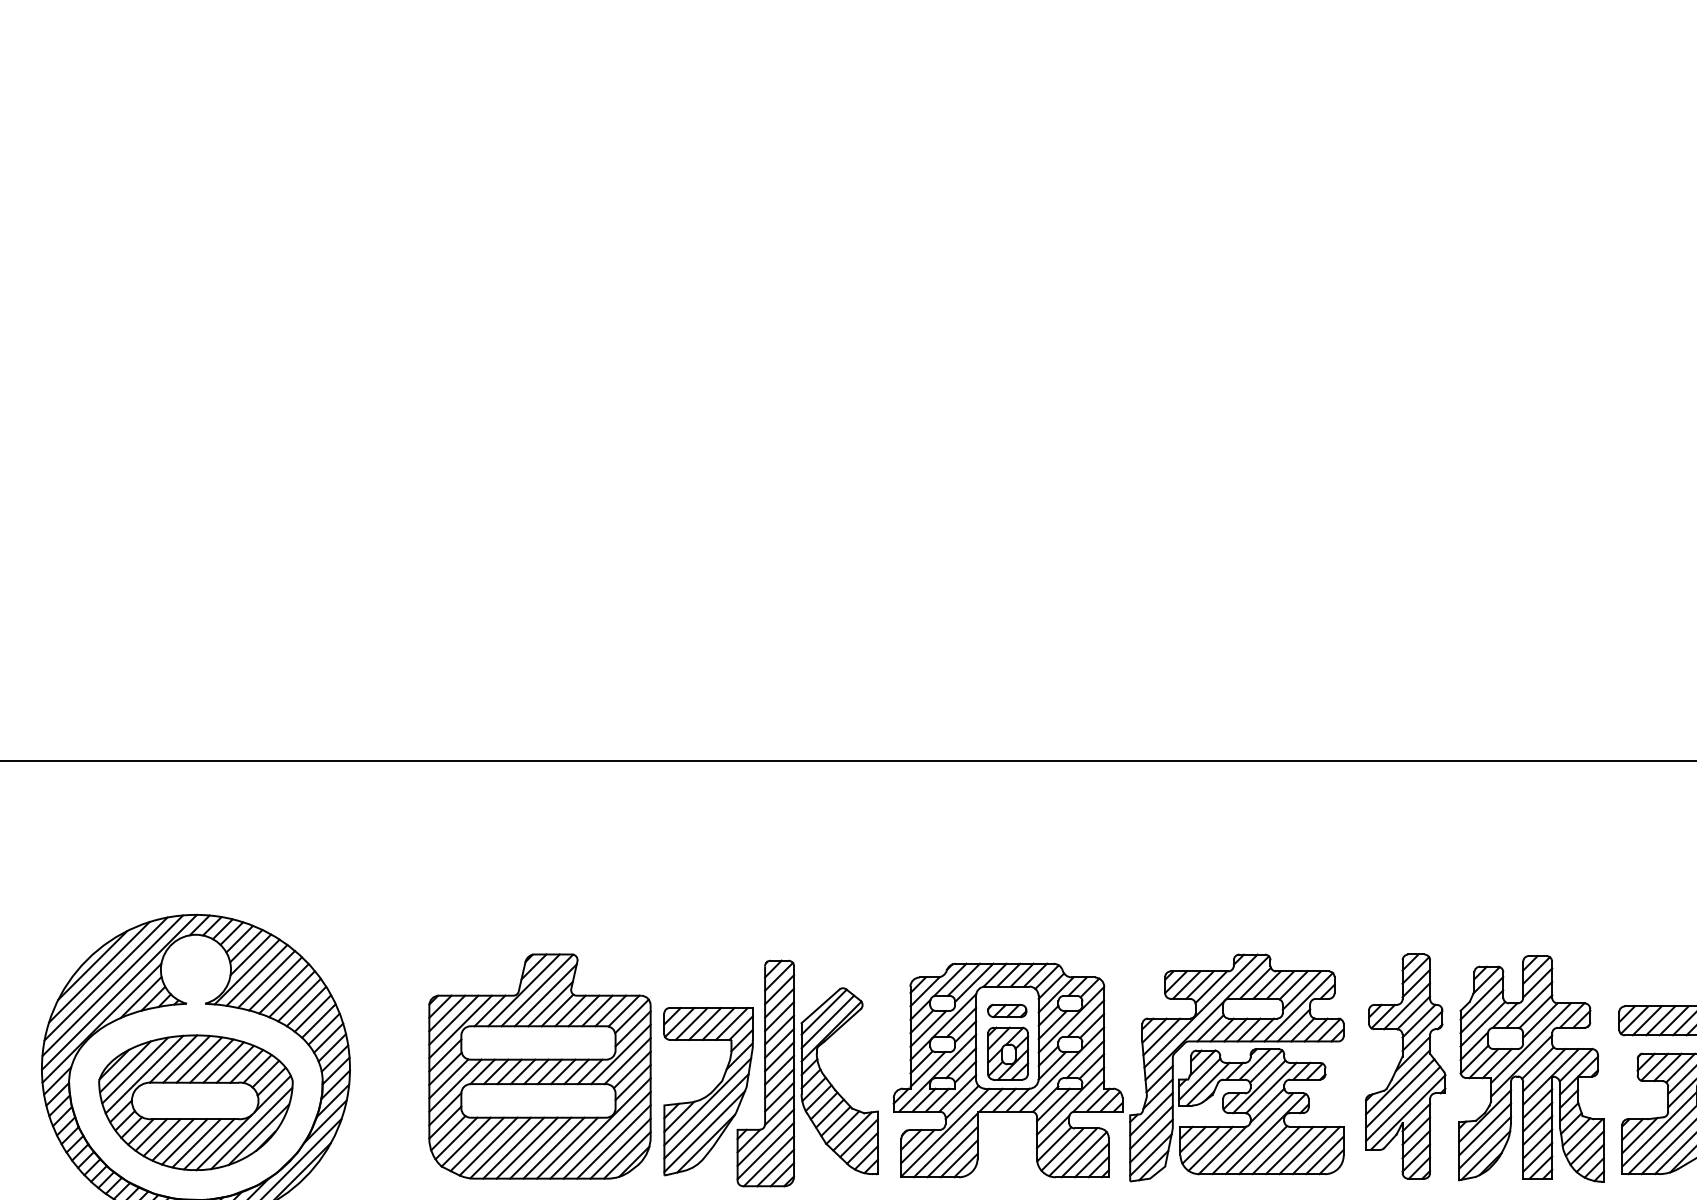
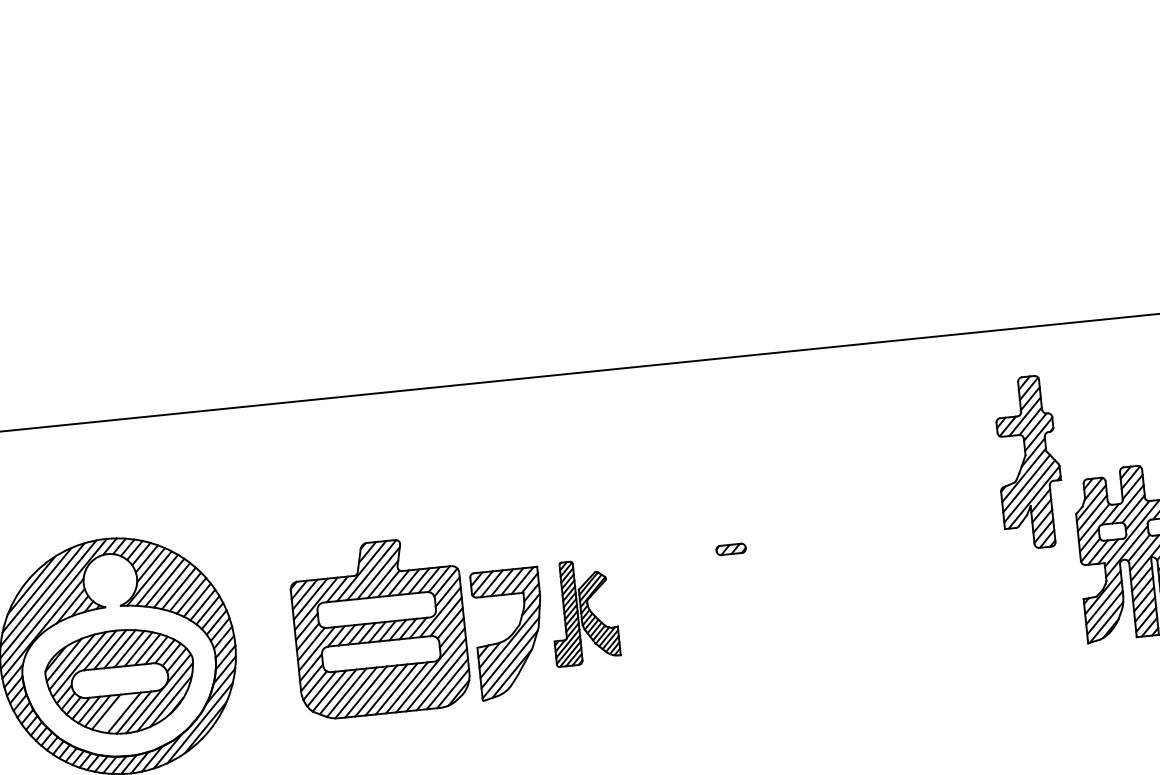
part: (1405, 1066) -> (1028, 462), moved
part: (1105, 1067) -> (810, 584), removed
part: (807, 1073) -> (583, 612), size x0.6
line: (184, 1141) -> (114, 712), removed

